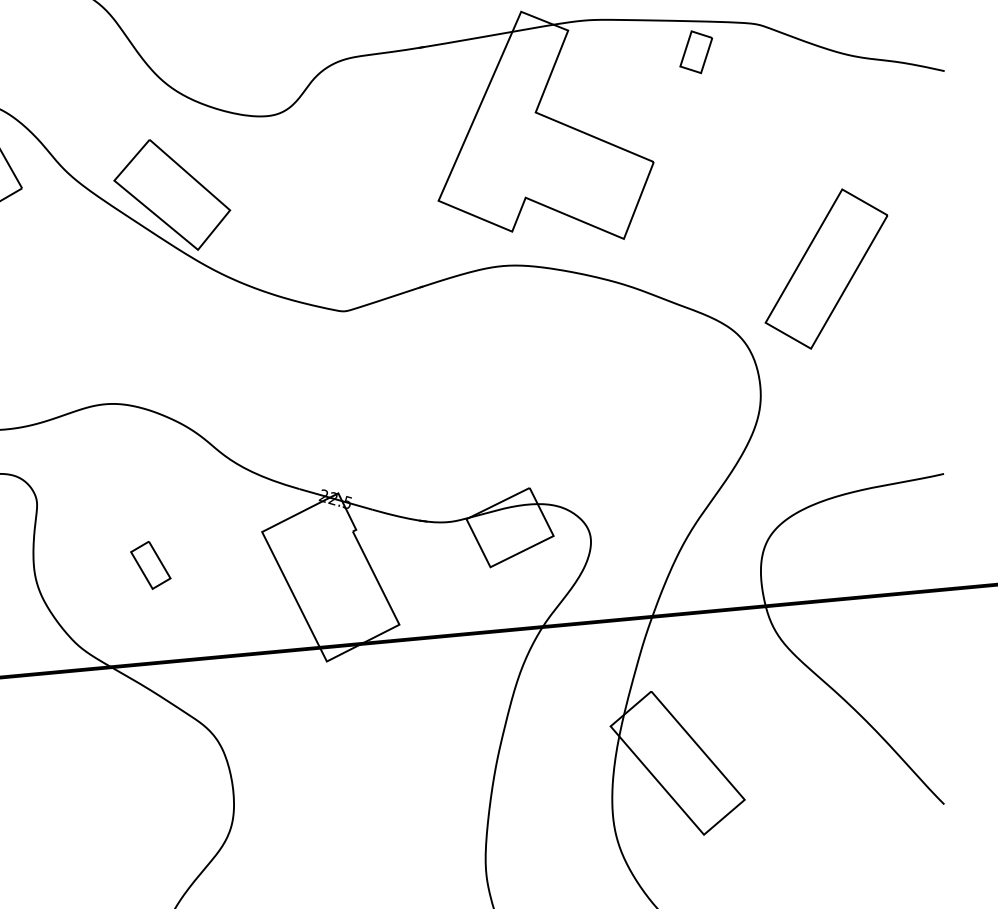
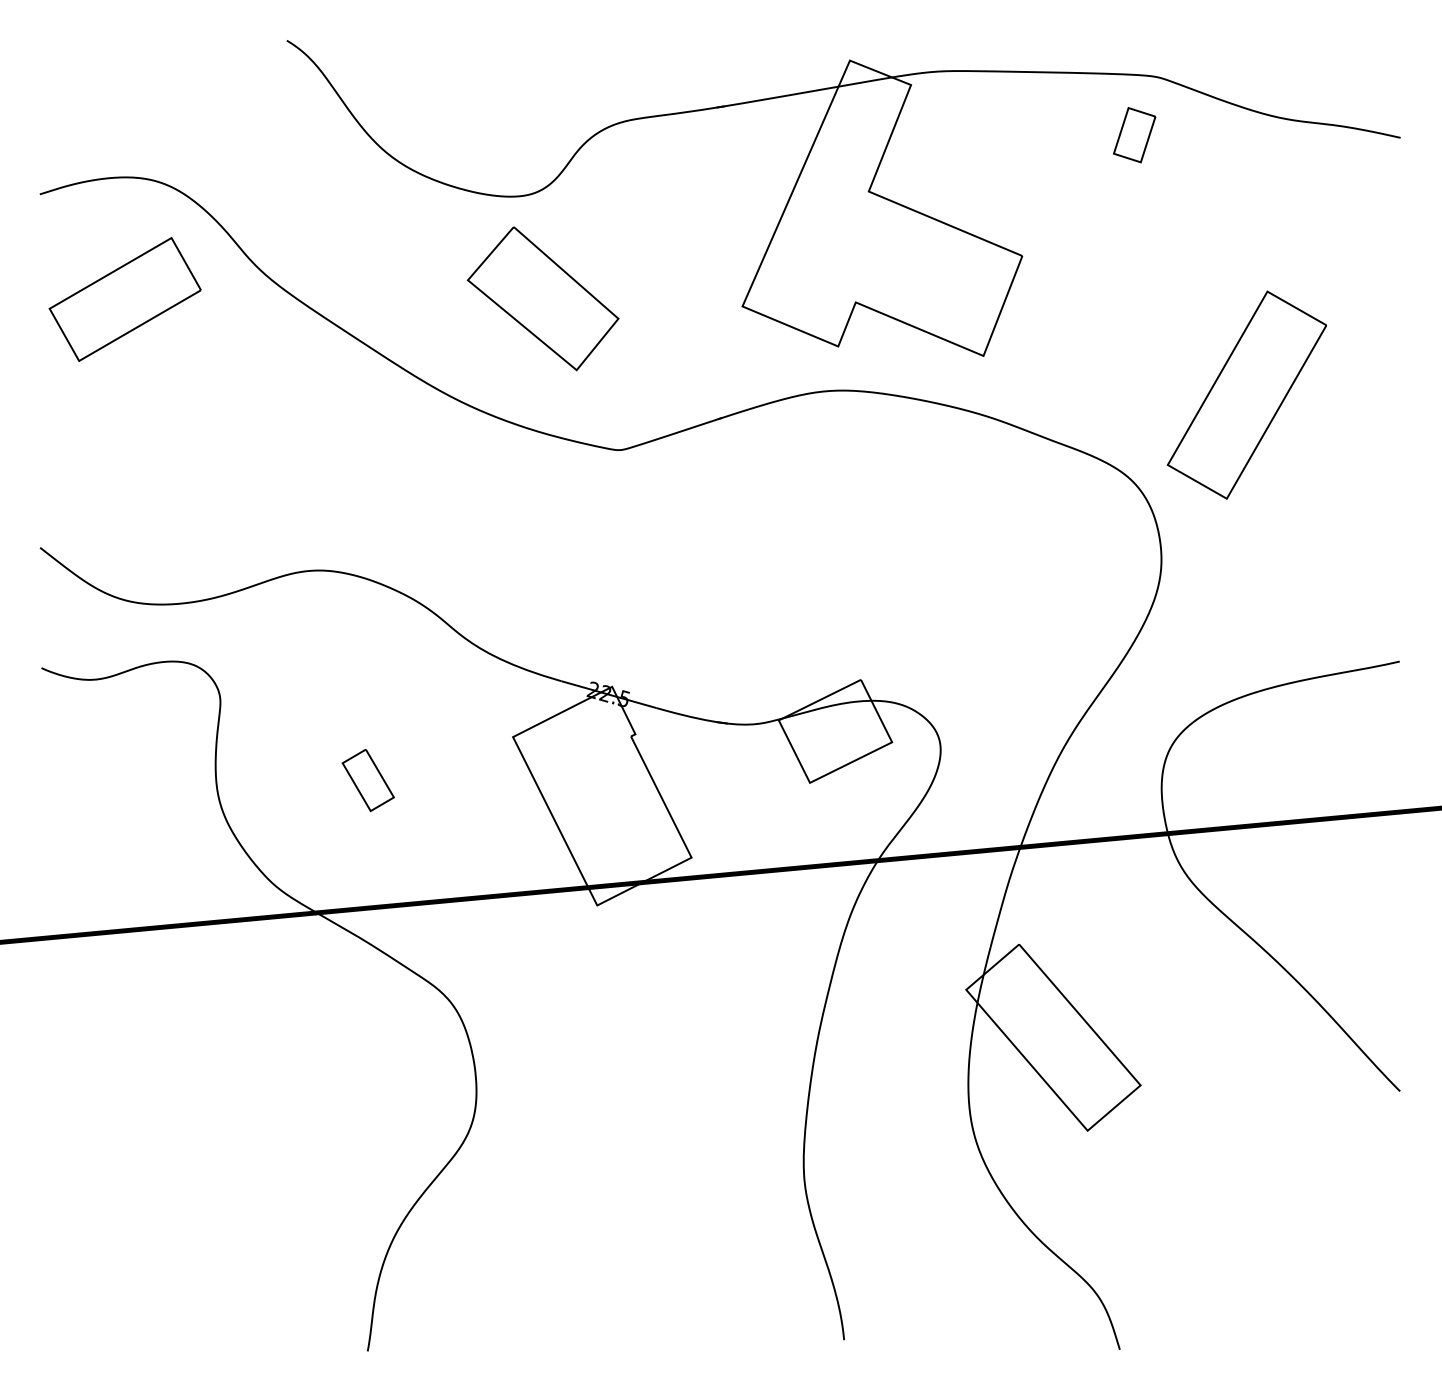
part: (696, 52) -> (1134, 135), moved
part: (171, 194) -> (542, 298), moved

